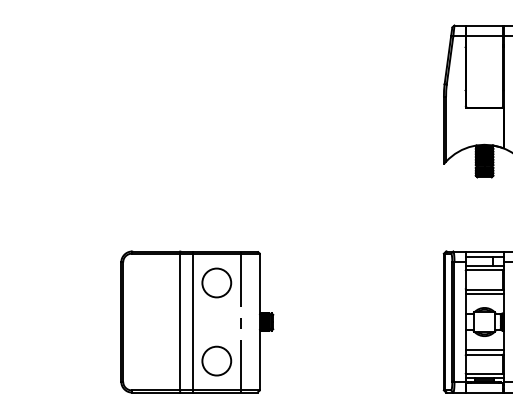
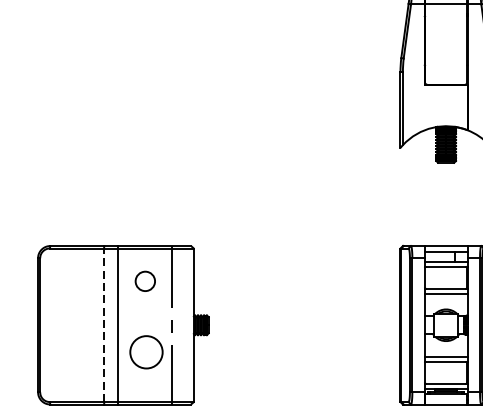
circle: (216, 282) -> (145, 280), size x0.6
line: (180, 321) -> (104, 324), solid -> dashed
circle: (216, 360) -> (146, 351), moved

